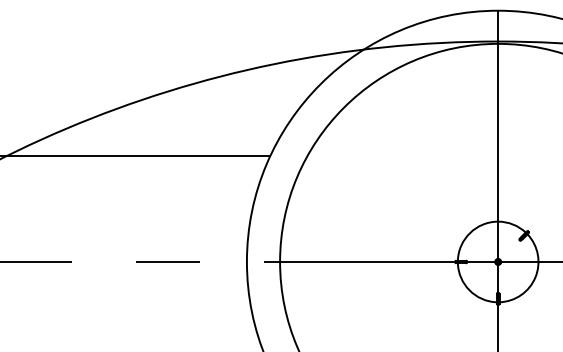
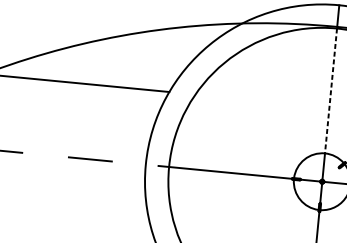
line: (498, 132) -> (331, 90), solid -> dashed

